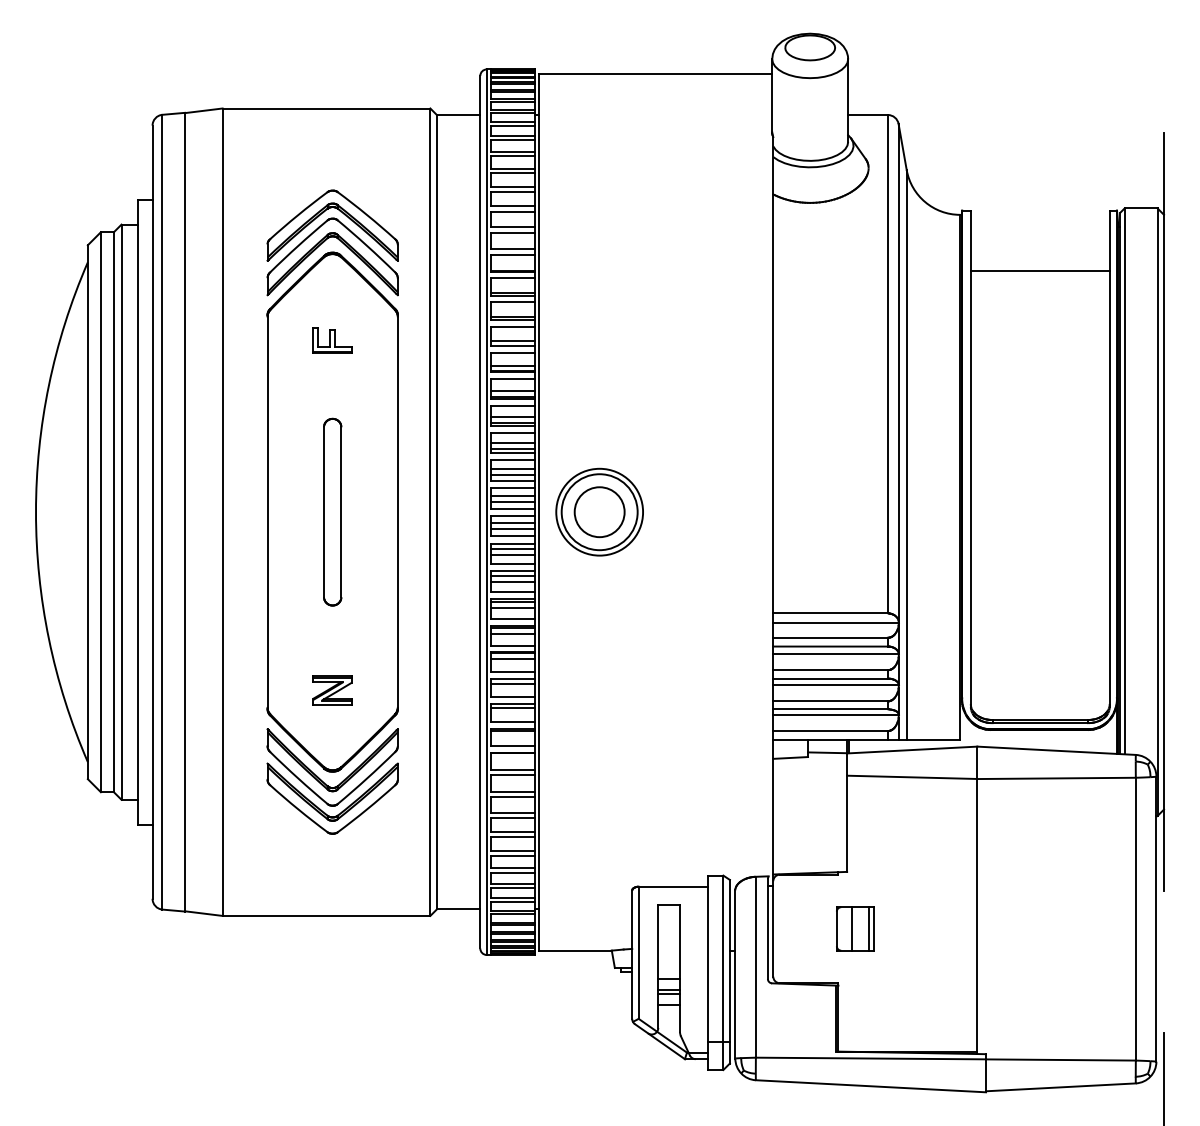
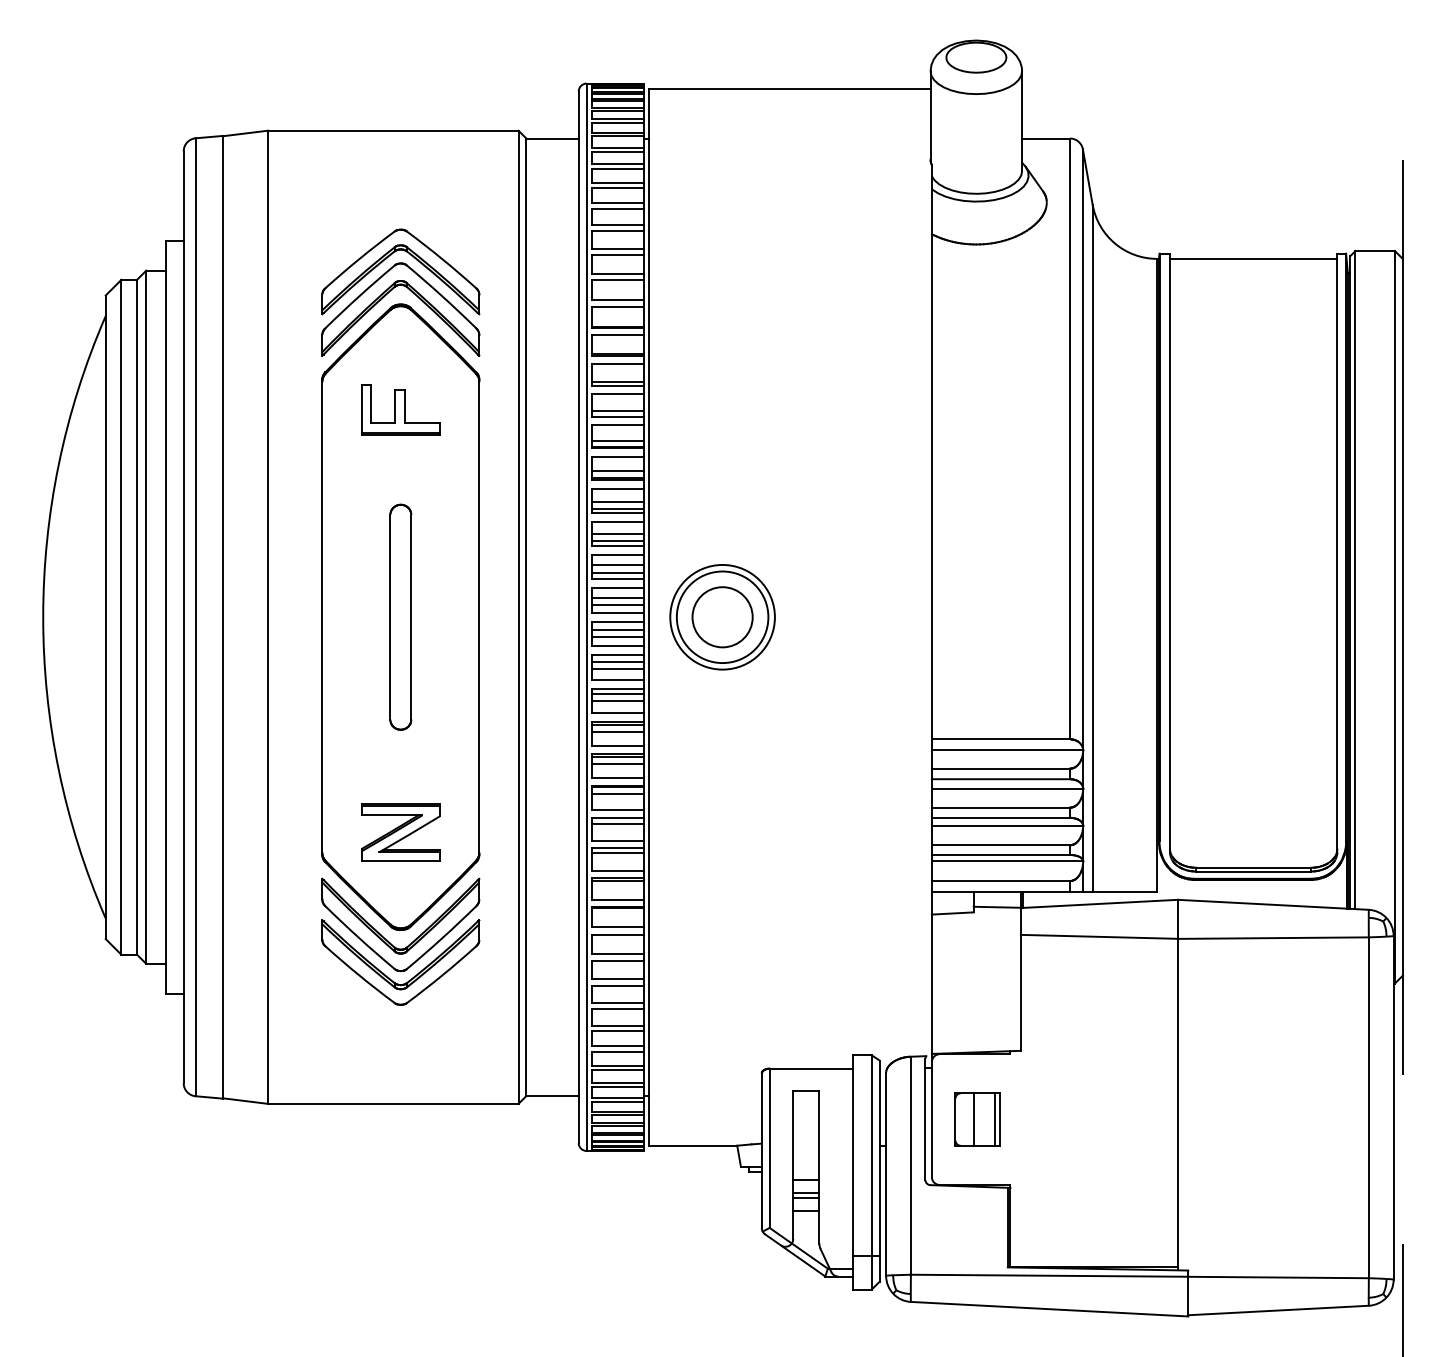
line: (1039, 270) -> (1252, 258), moved
part: (332, 339) -> (400, 409), size x1.67
part: (332, 690) -> (400, 832), size x1.67
part: (855, 928) -> (977, 1119), moved

